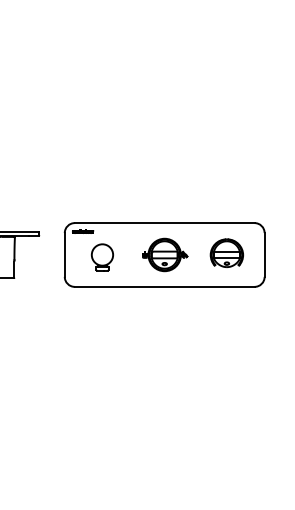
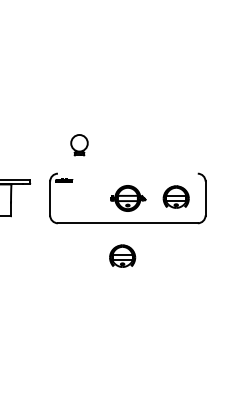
line: (164, 223) -> (127, 174), removed
part: (101, 257) -> (78, 145), moved
part: (157, 328) -> (122, 255), added

